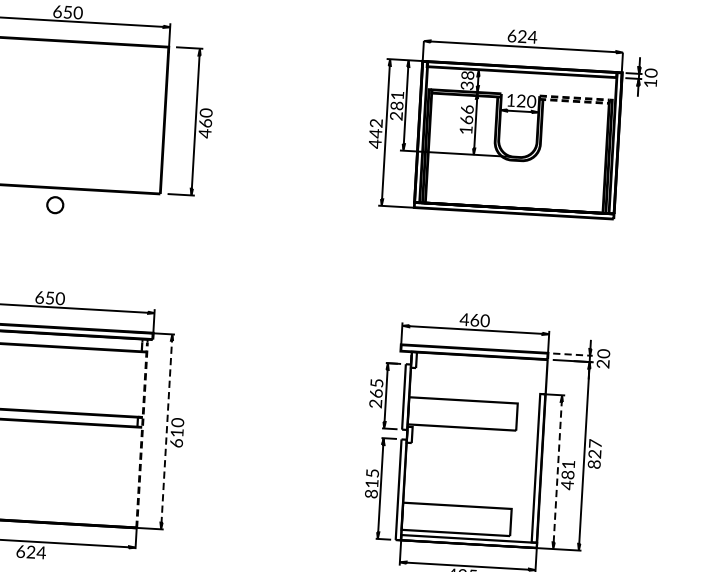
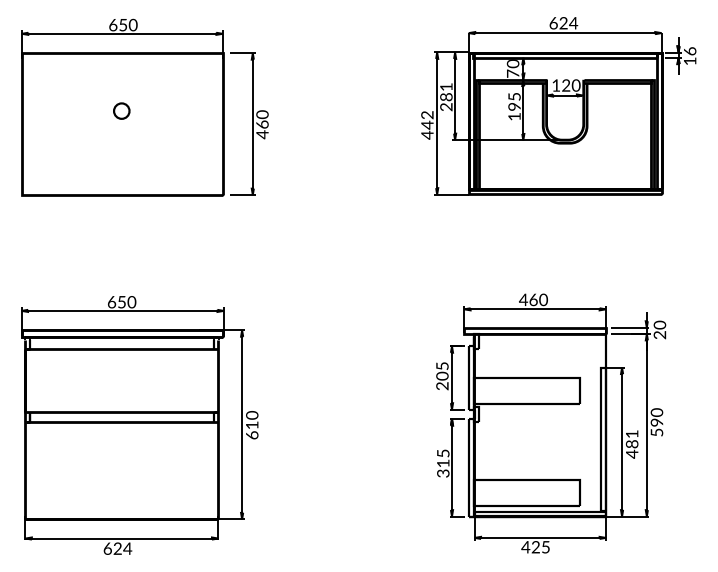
text: (650, 73) -> (689, 51), 10 -> 16
text: (466, 80) -> (512, 68), 38 -> 70
line: (609, 101) -> (651, 81), dashed -> solid
text: (467, 114) -> (514, 101), 166 -> 195
part: (55, 204) -> (121, 110), moved
line: (573, 354) -> (630, 327), dashed -> solid
text: (375, 392) -> (441, 375), 265 -> 205
line: (167, 430) -> (242, 423), dashed -> solid
line: (142, 435) -> (218, 429), dashed -> solid
text: (594, 454) -> (656, 422), 827 -> 590
line: (558, 471) -> (622, 441), dashed -> solid
text: (371, 493) -> (443, 473), 815 -> 315

